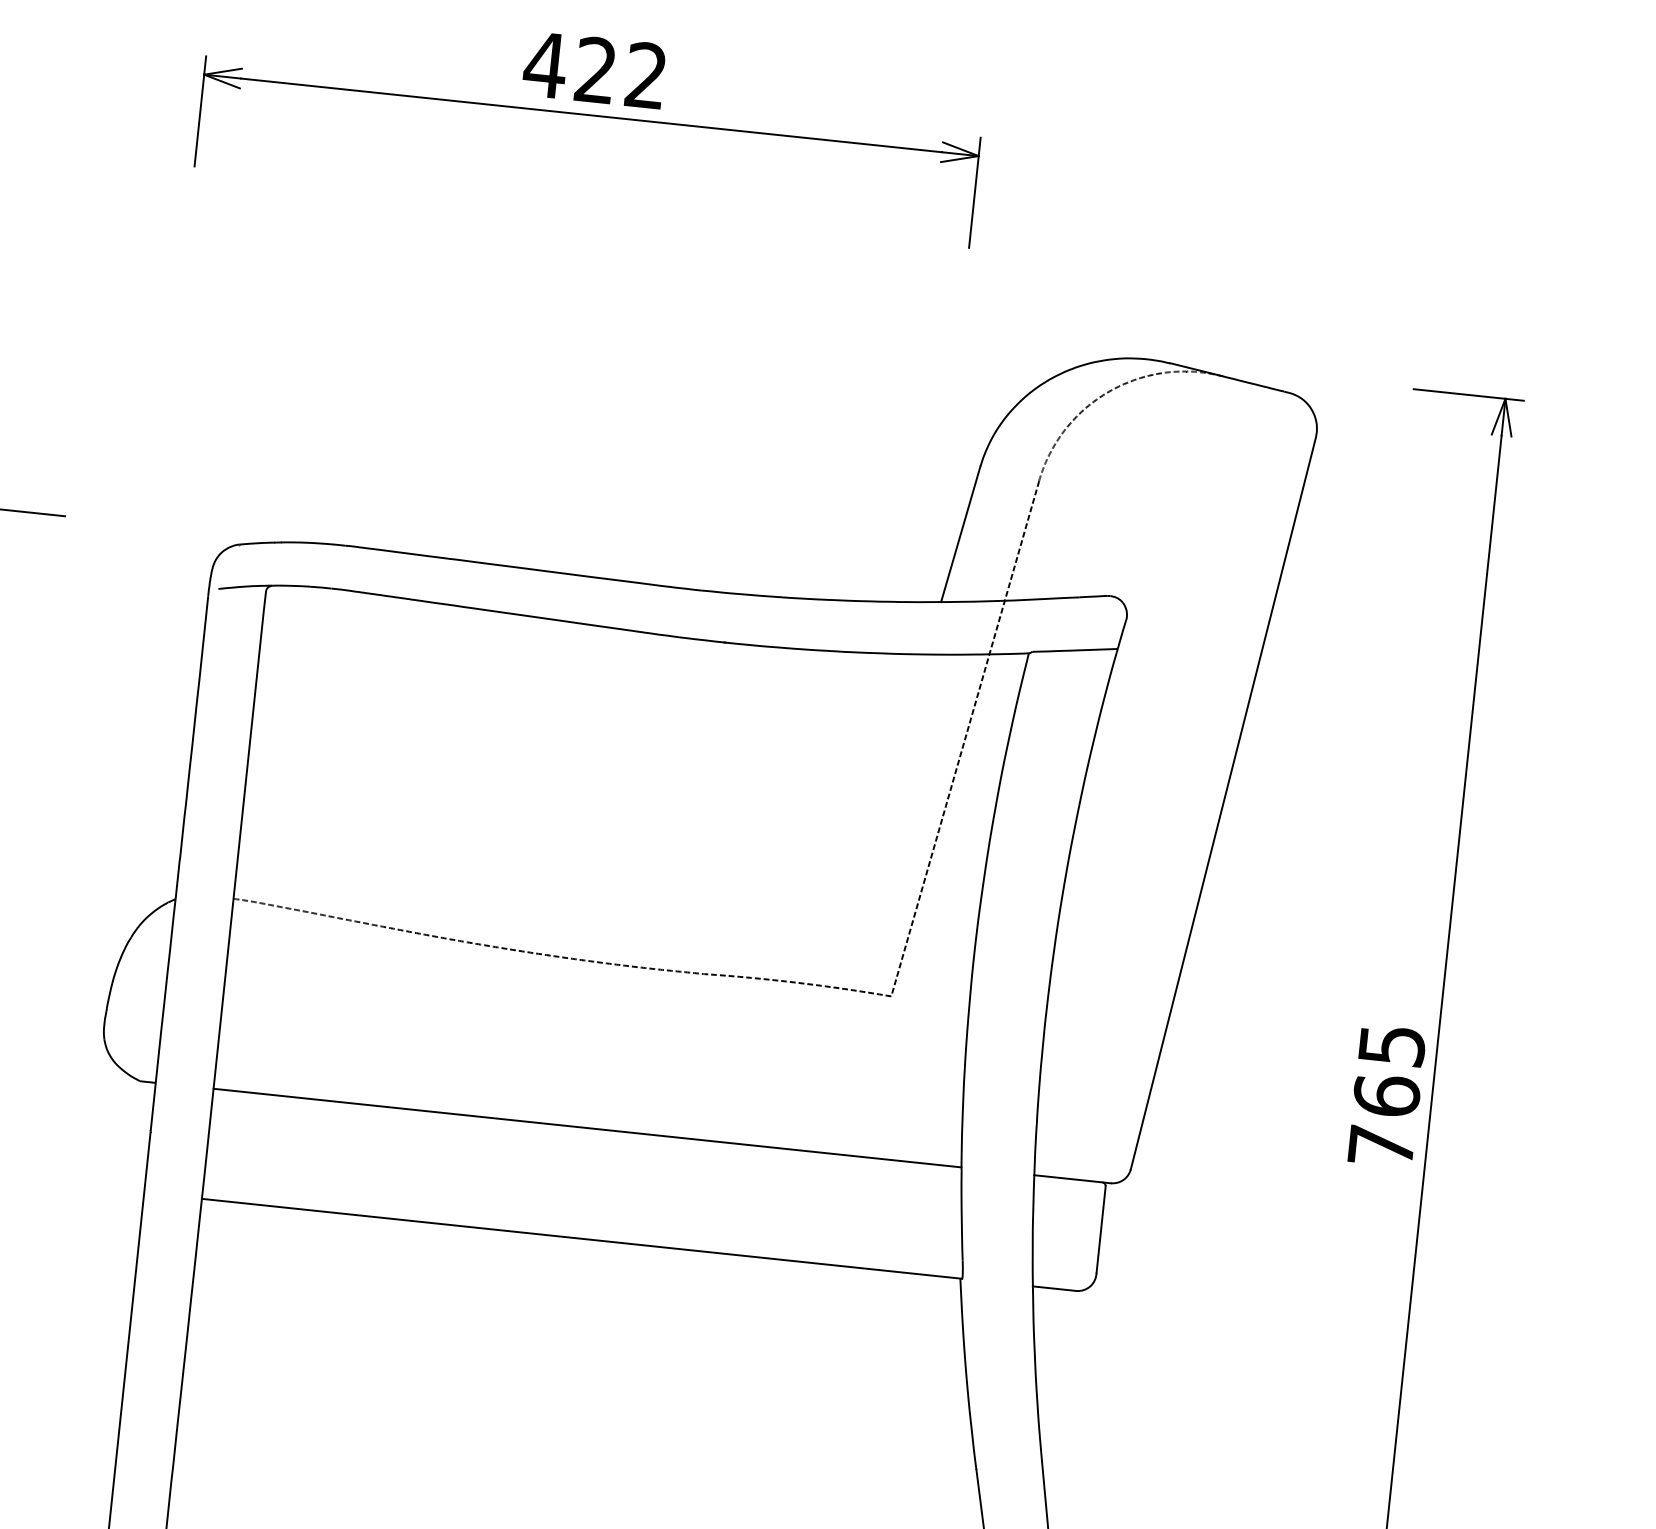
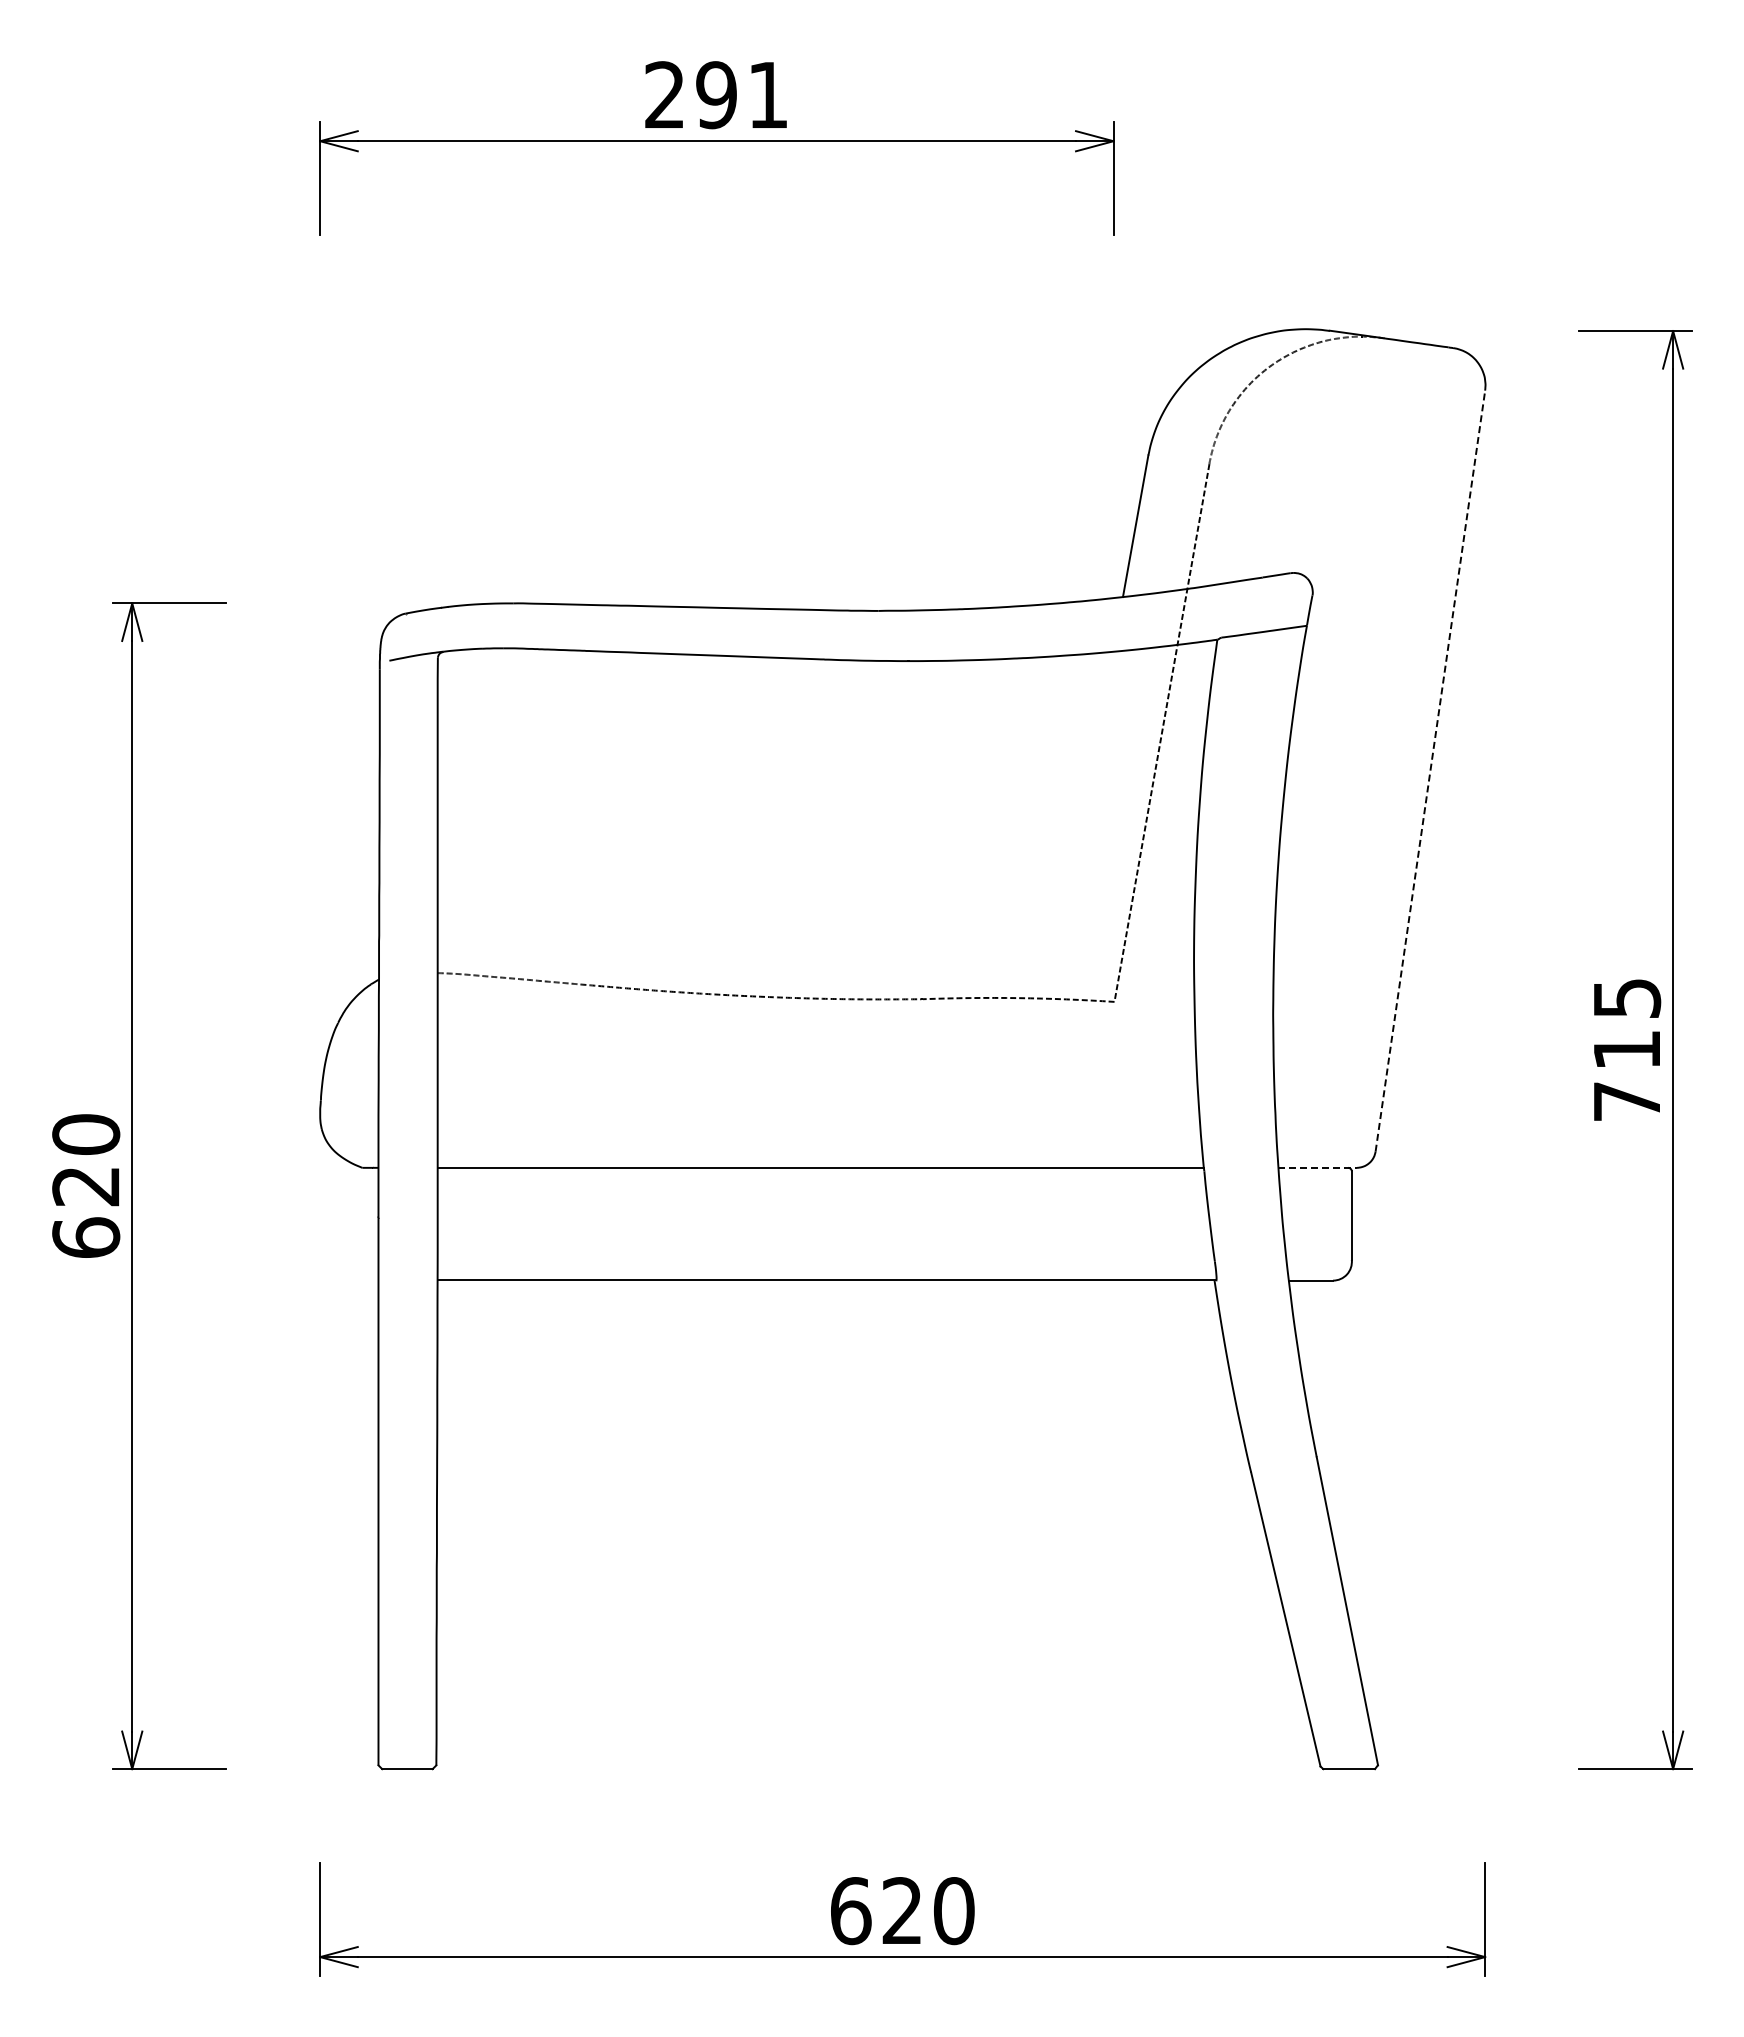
text: (593, 70) -> (714, 95), 422 -> 291
line: (1223, 802) -> (1430, 770), solid -> dashed
text: (1387, 1095) -> (1627, 1049), 765 -> 715
line: (1073, 1178) -> (1318, 1167), solid -> dashed

